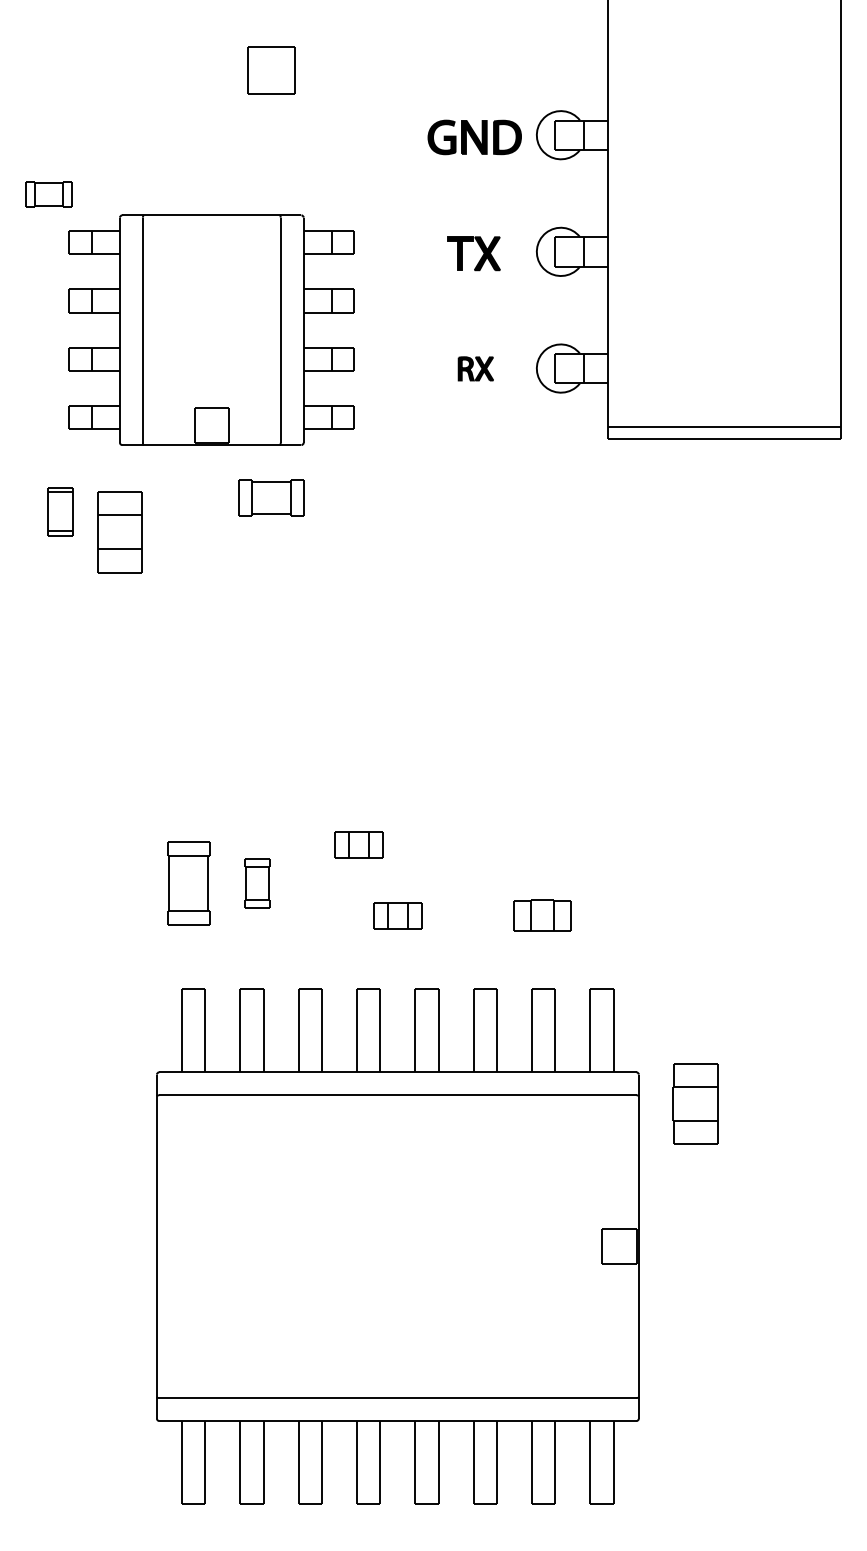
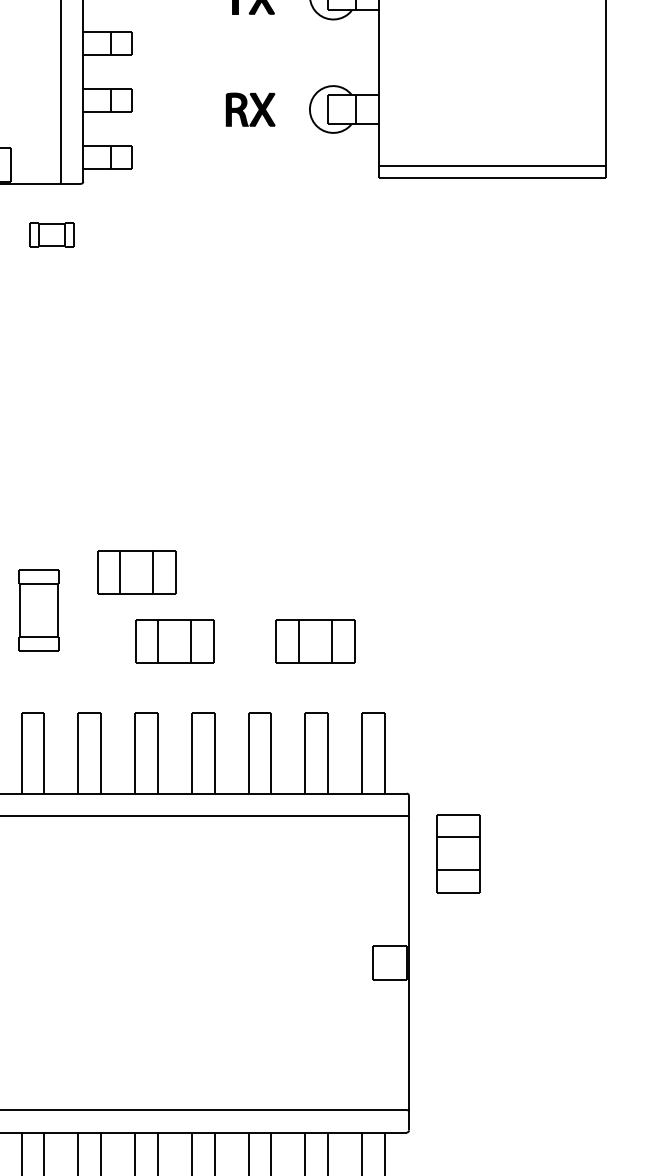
part: (475, 368) -> (250, 109), size x1.43
part: (271, 497) -> (51, 234), size x0.71
part: (358, 844) -> (136, 572), size x1.67
part: (257, 883) -> (38, 610), size x1.67
part: (397, 915) -> (174, 641), size x1.67
part: (542, 915) -> (315, 641), size x1.43
part: (695, 1103) -> (458, 853), moved

